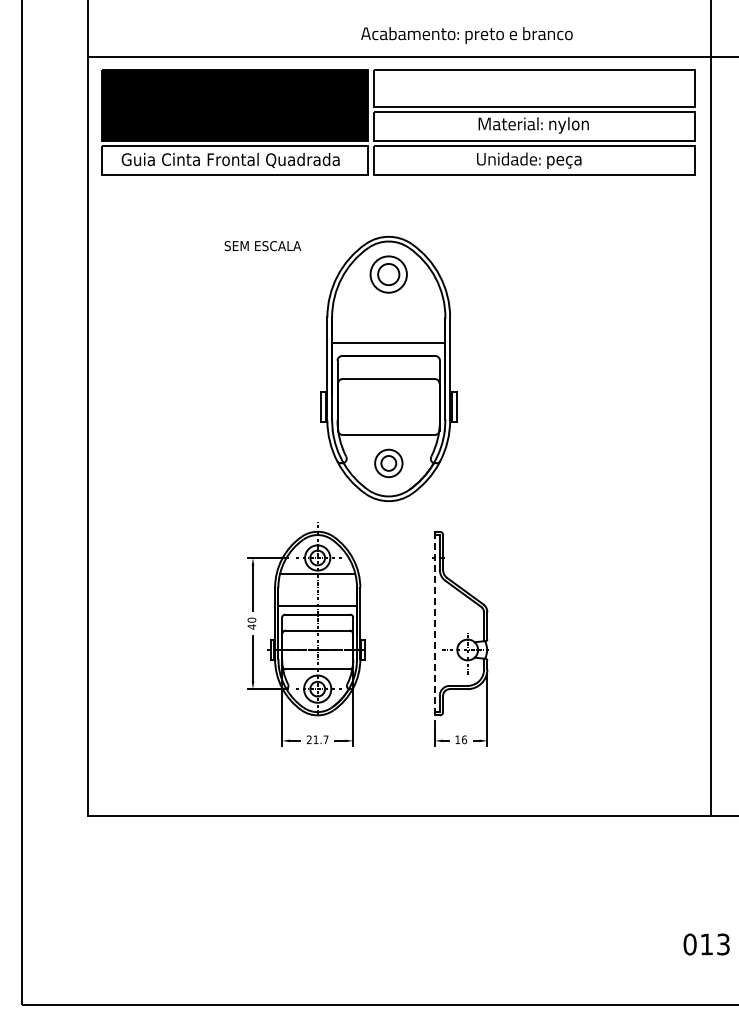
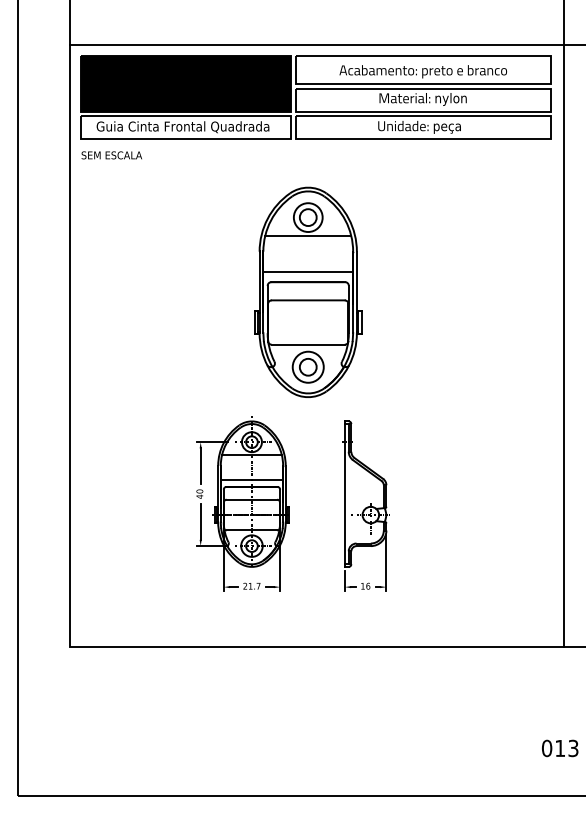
text: (466, 35) -> (422, 71), moved
text: (262, 246) -> (111, 155), moved
line: (388, 297) -> (308, 235), added
part: (388, 463) -> (308, 367), size x1.43
line: (434, 623) -> (344, 494), dashed -> solid

